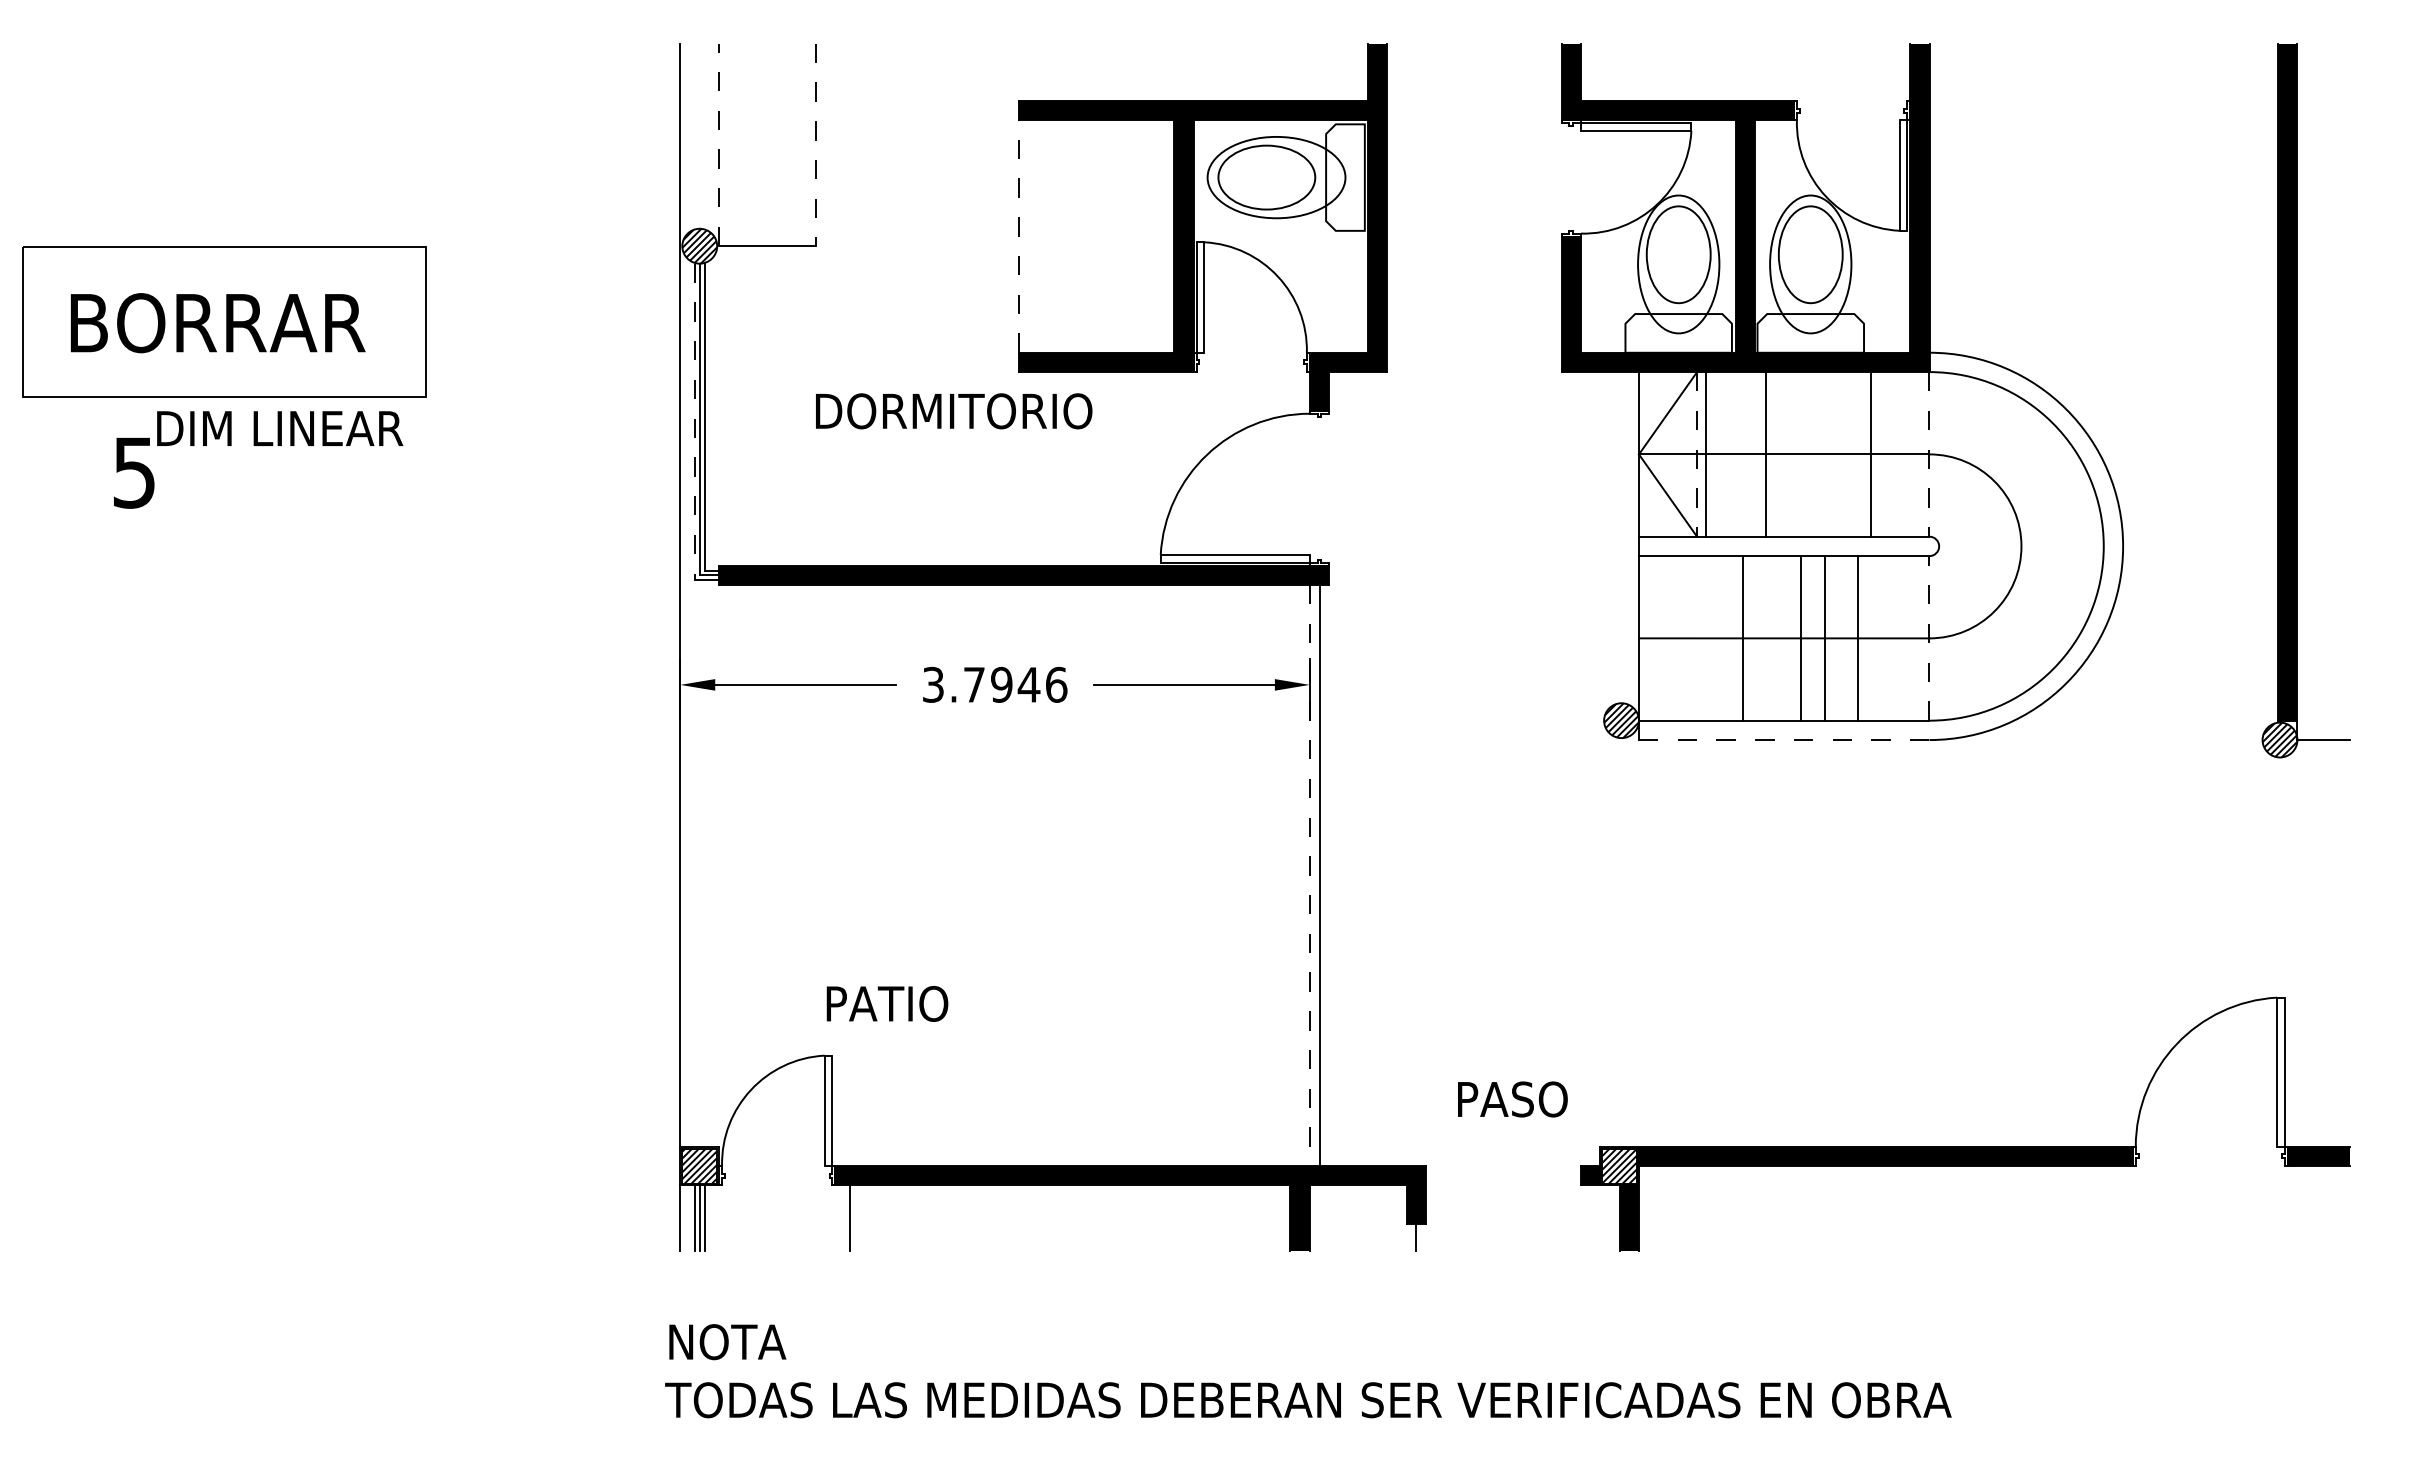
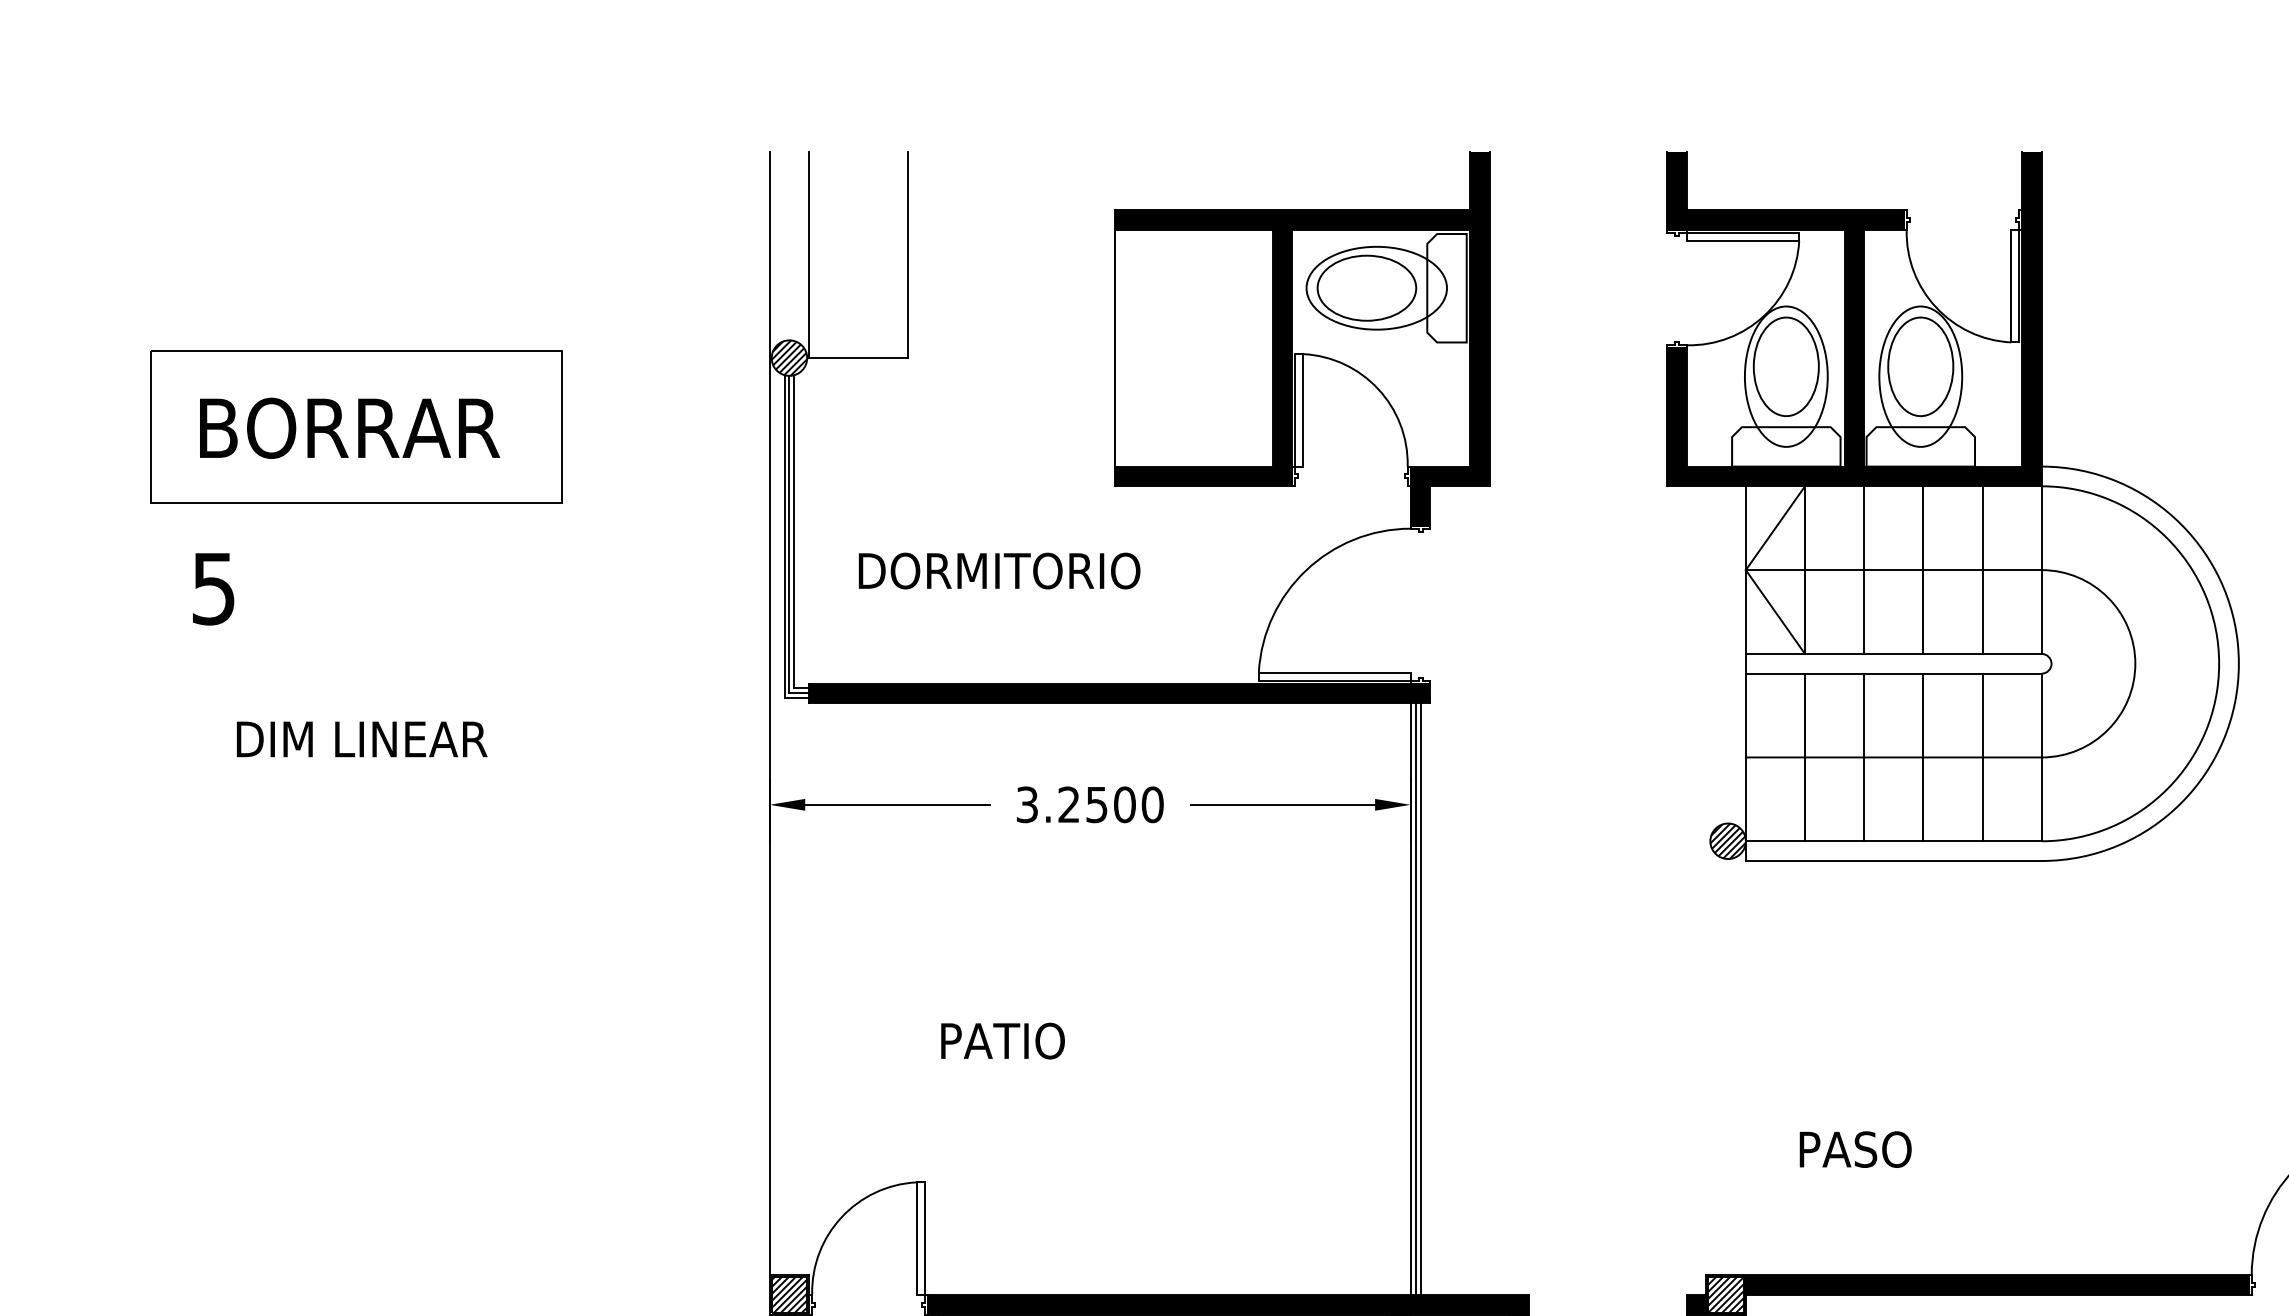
line: (719, 144) -> (809, 254), dashed -> solid
line: (815, 145) -> (907, 255), dashed -> solid
line: (1019, 236) -> (1115, 348), dashed -> solid
part: (224, 321) -> (356, 426), moved
text: (954, 411) -> (999, 571), moved
line: (694, 422) -> (784, 537), dashed -> solid
text: (280, 428) -> (362, 739), moved
line: (1697, 454) -> (1805, 570), dashed -> solid
line: (1706, 454) -> (1864, 570), moved
line: (1766, 454) -> (1923, 570), moved
line: (1929, 454) -> (2041, 570), dashed -> solid
line: (1929, 637) -> (2041, 756), dashed -> solid
line: (1743, 638) -> (1805, 757), moved
line: (1801, 638) -> (1864, 757), moved
line: (1825, 638) -> (1982, 757), moved
line: (1858, 638) -> (1923, 757), moved
text: (1015, 684) -> (1110, 804), 3.7946 -> 3.2500
line: (1784, 740) -> (1894, 861), dashed -> solid
line: (1314, 875) -> (1415, 998), added
line: (1309, 876) -> (1410, 999), dashed -> solid
text: (887, 1003) -> (1003, 1040), moved
text: (1512, 1099) -> (1855, 1149), moved

